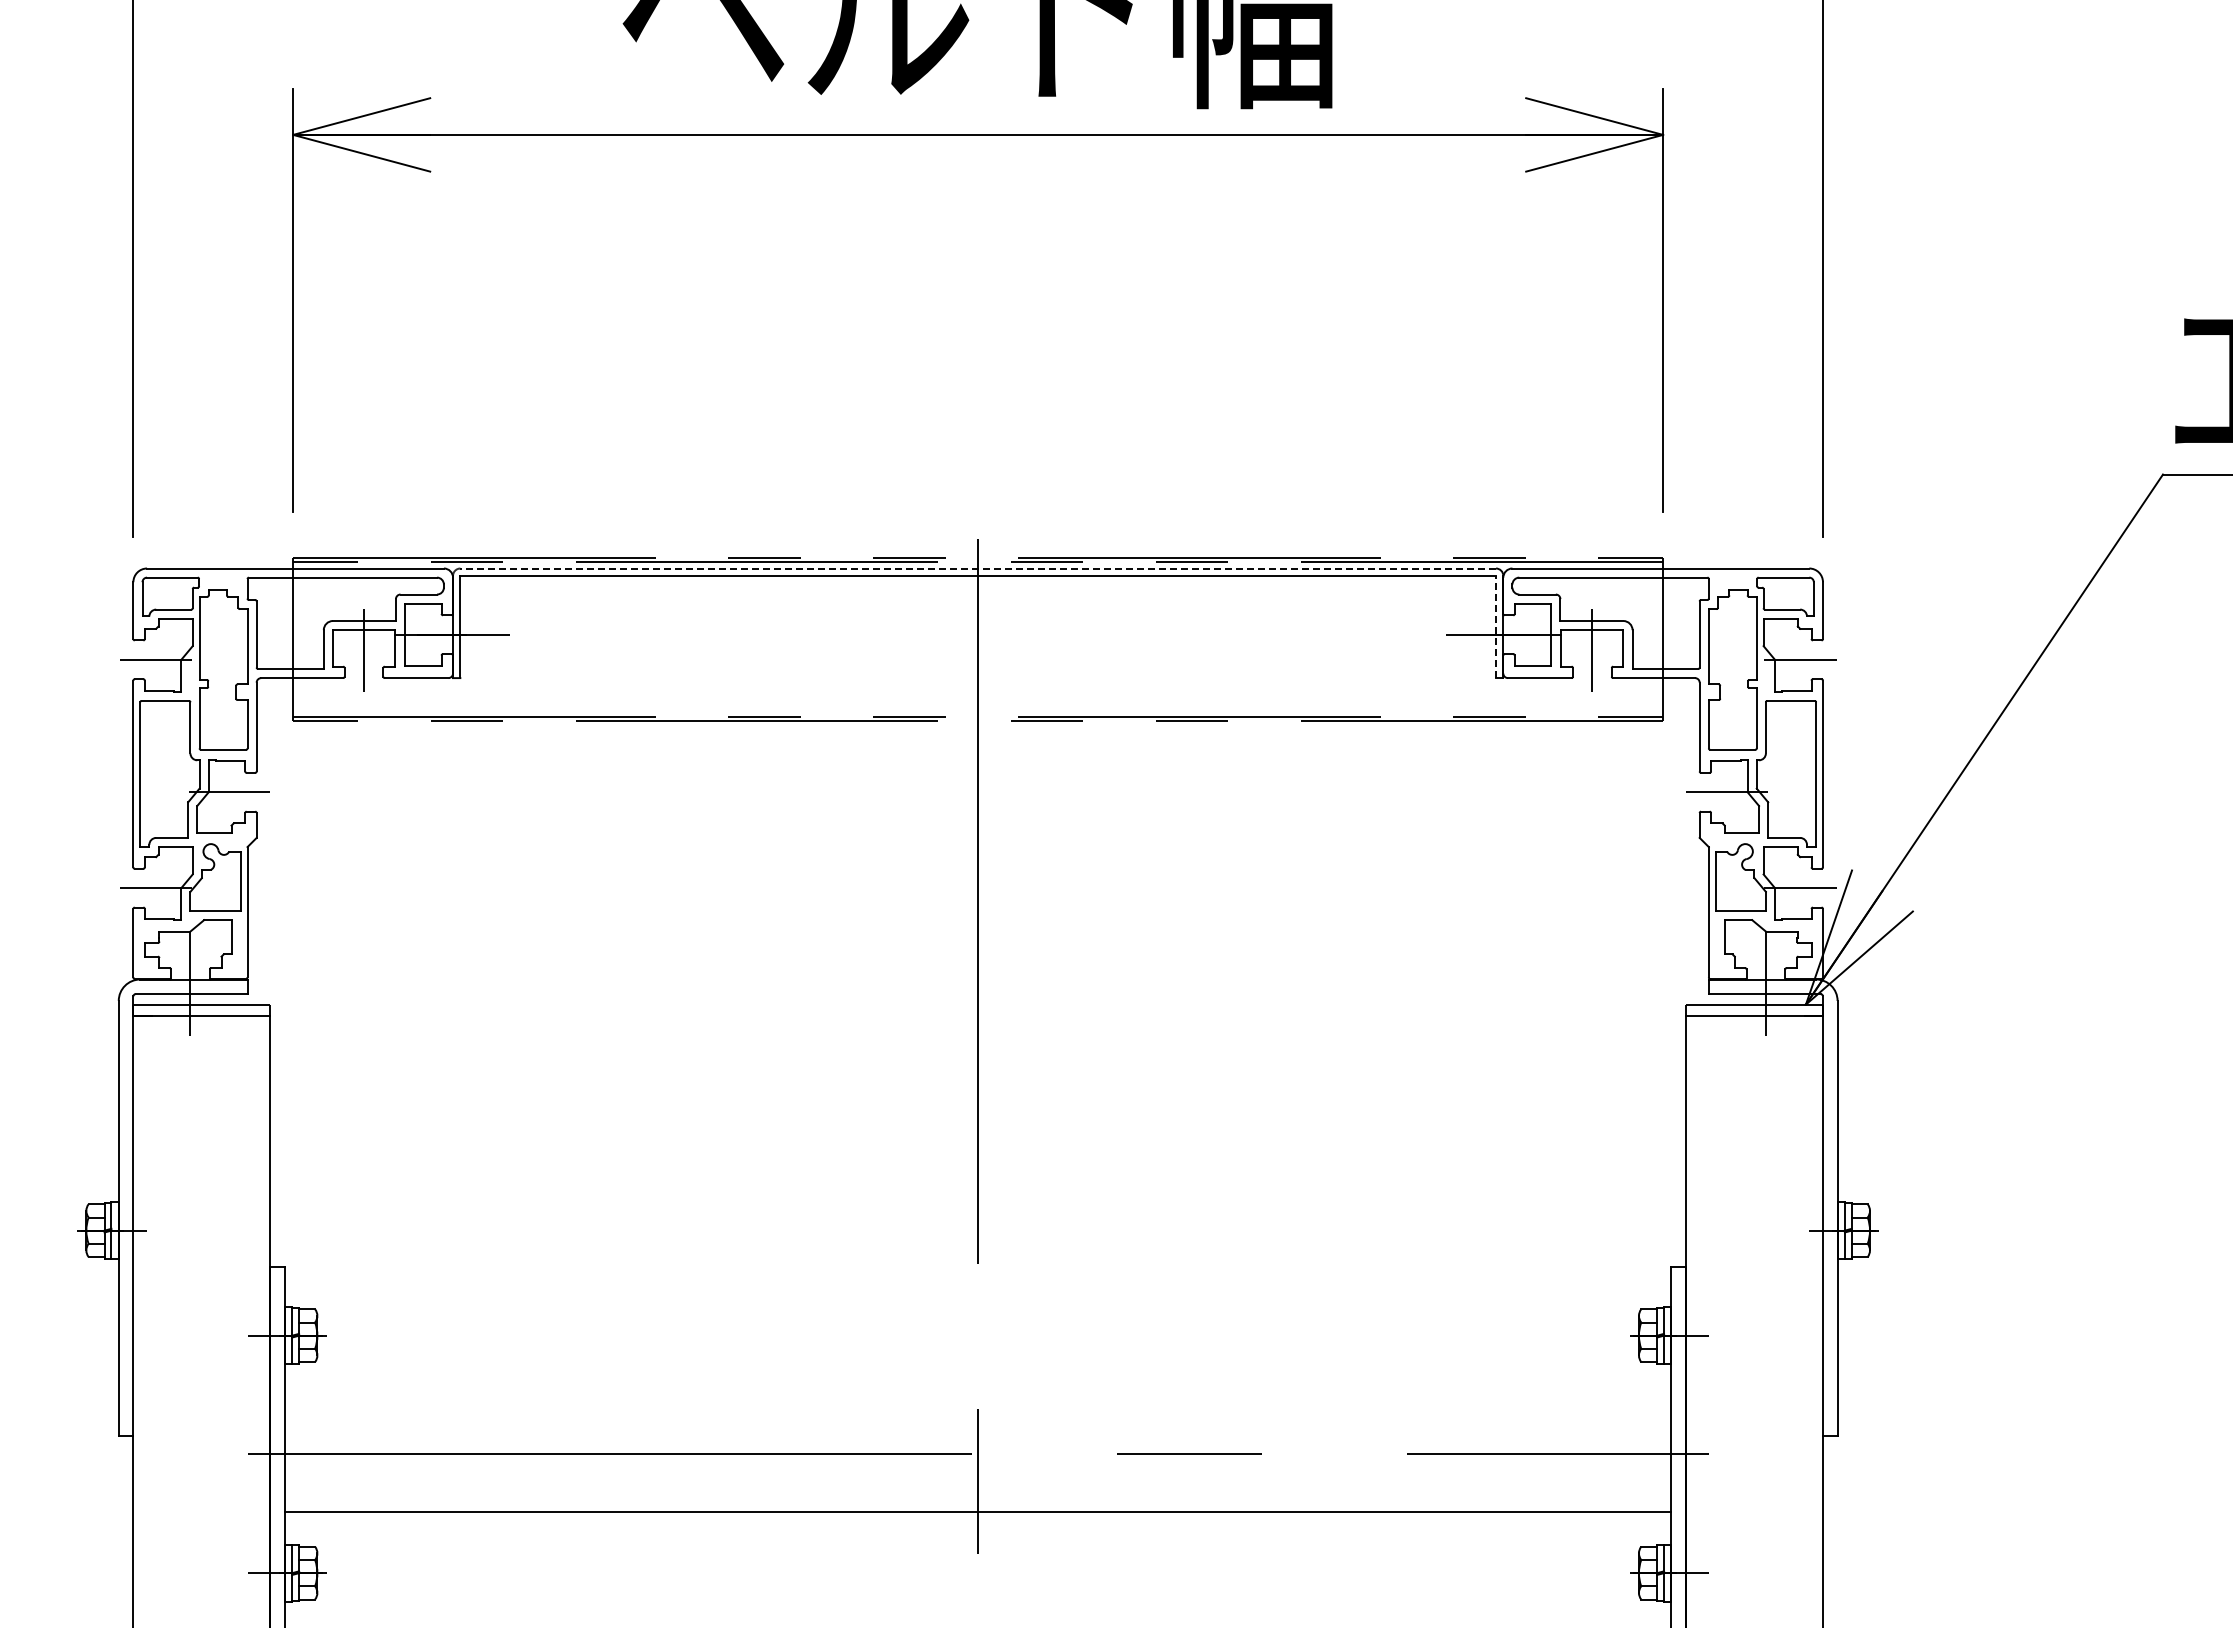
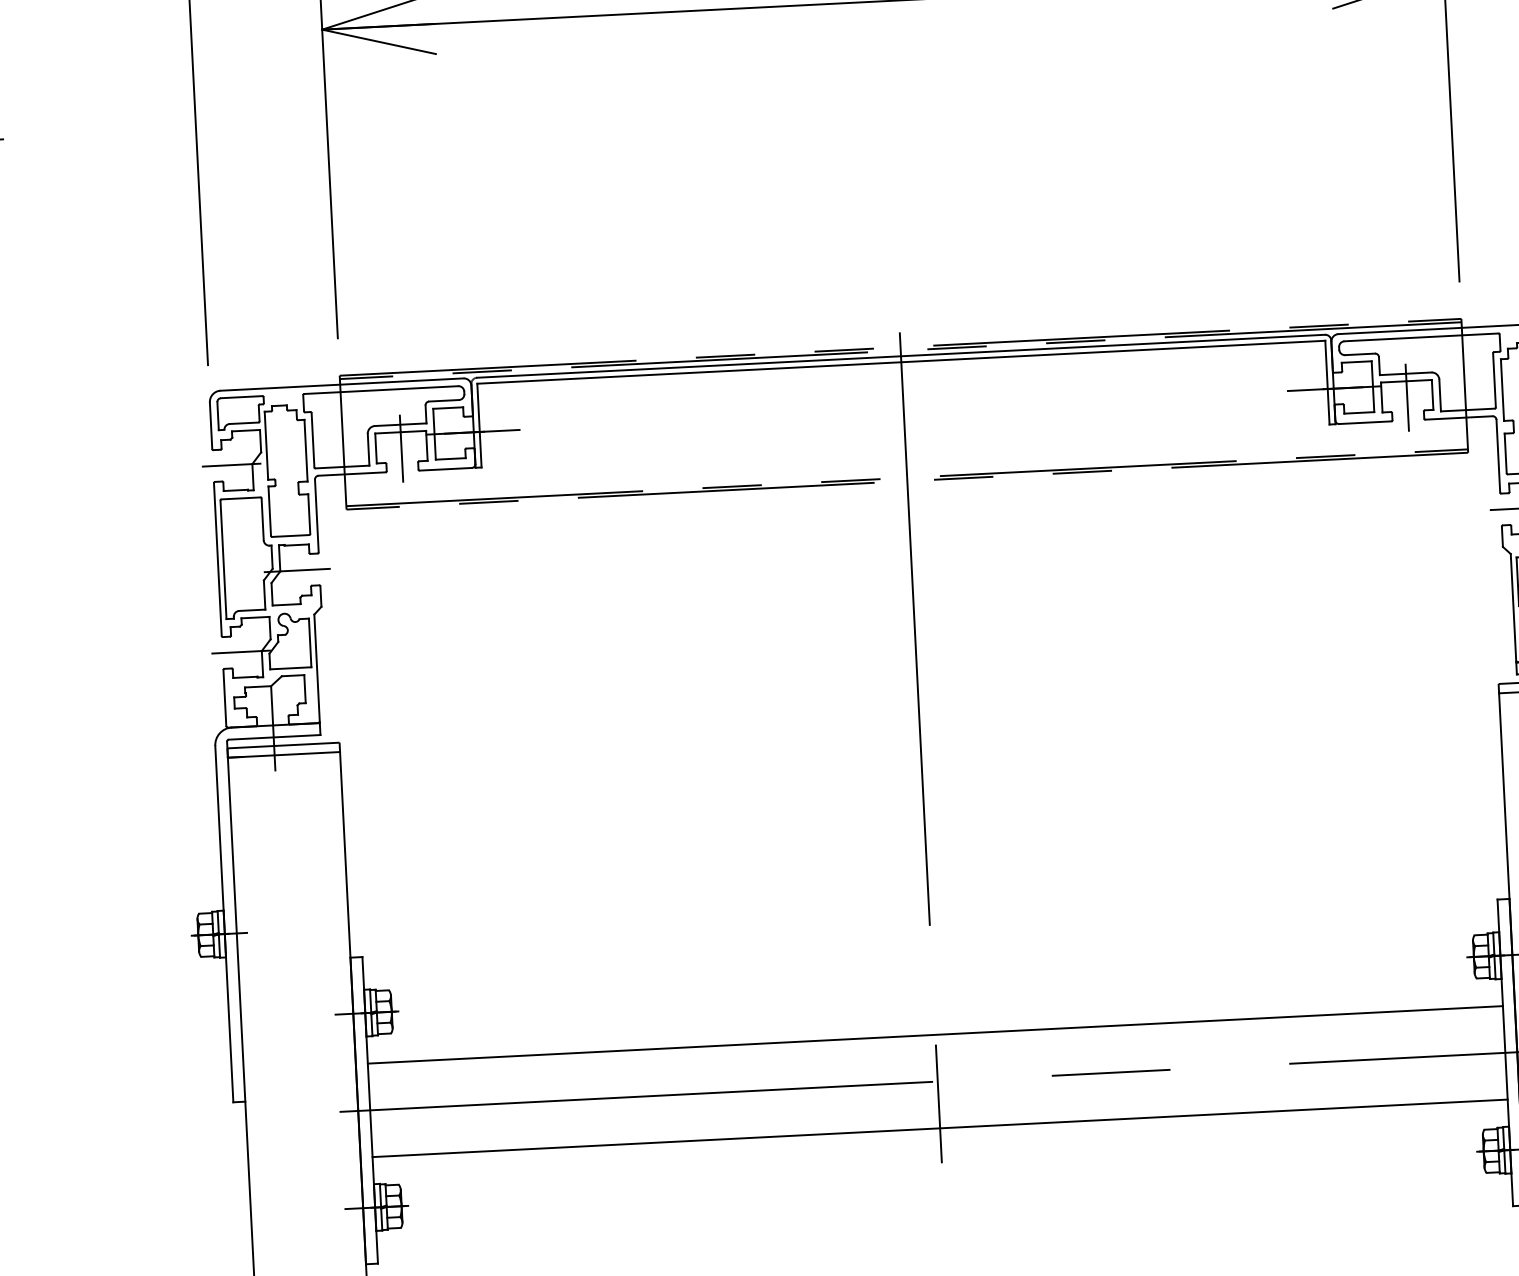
line: (978, 568) -> (901, 356), dashed -> solid
line: (1496, 626) -> (1327, 382), dashed -> solid
line: (977, 1397) -> (934, 1035), added

